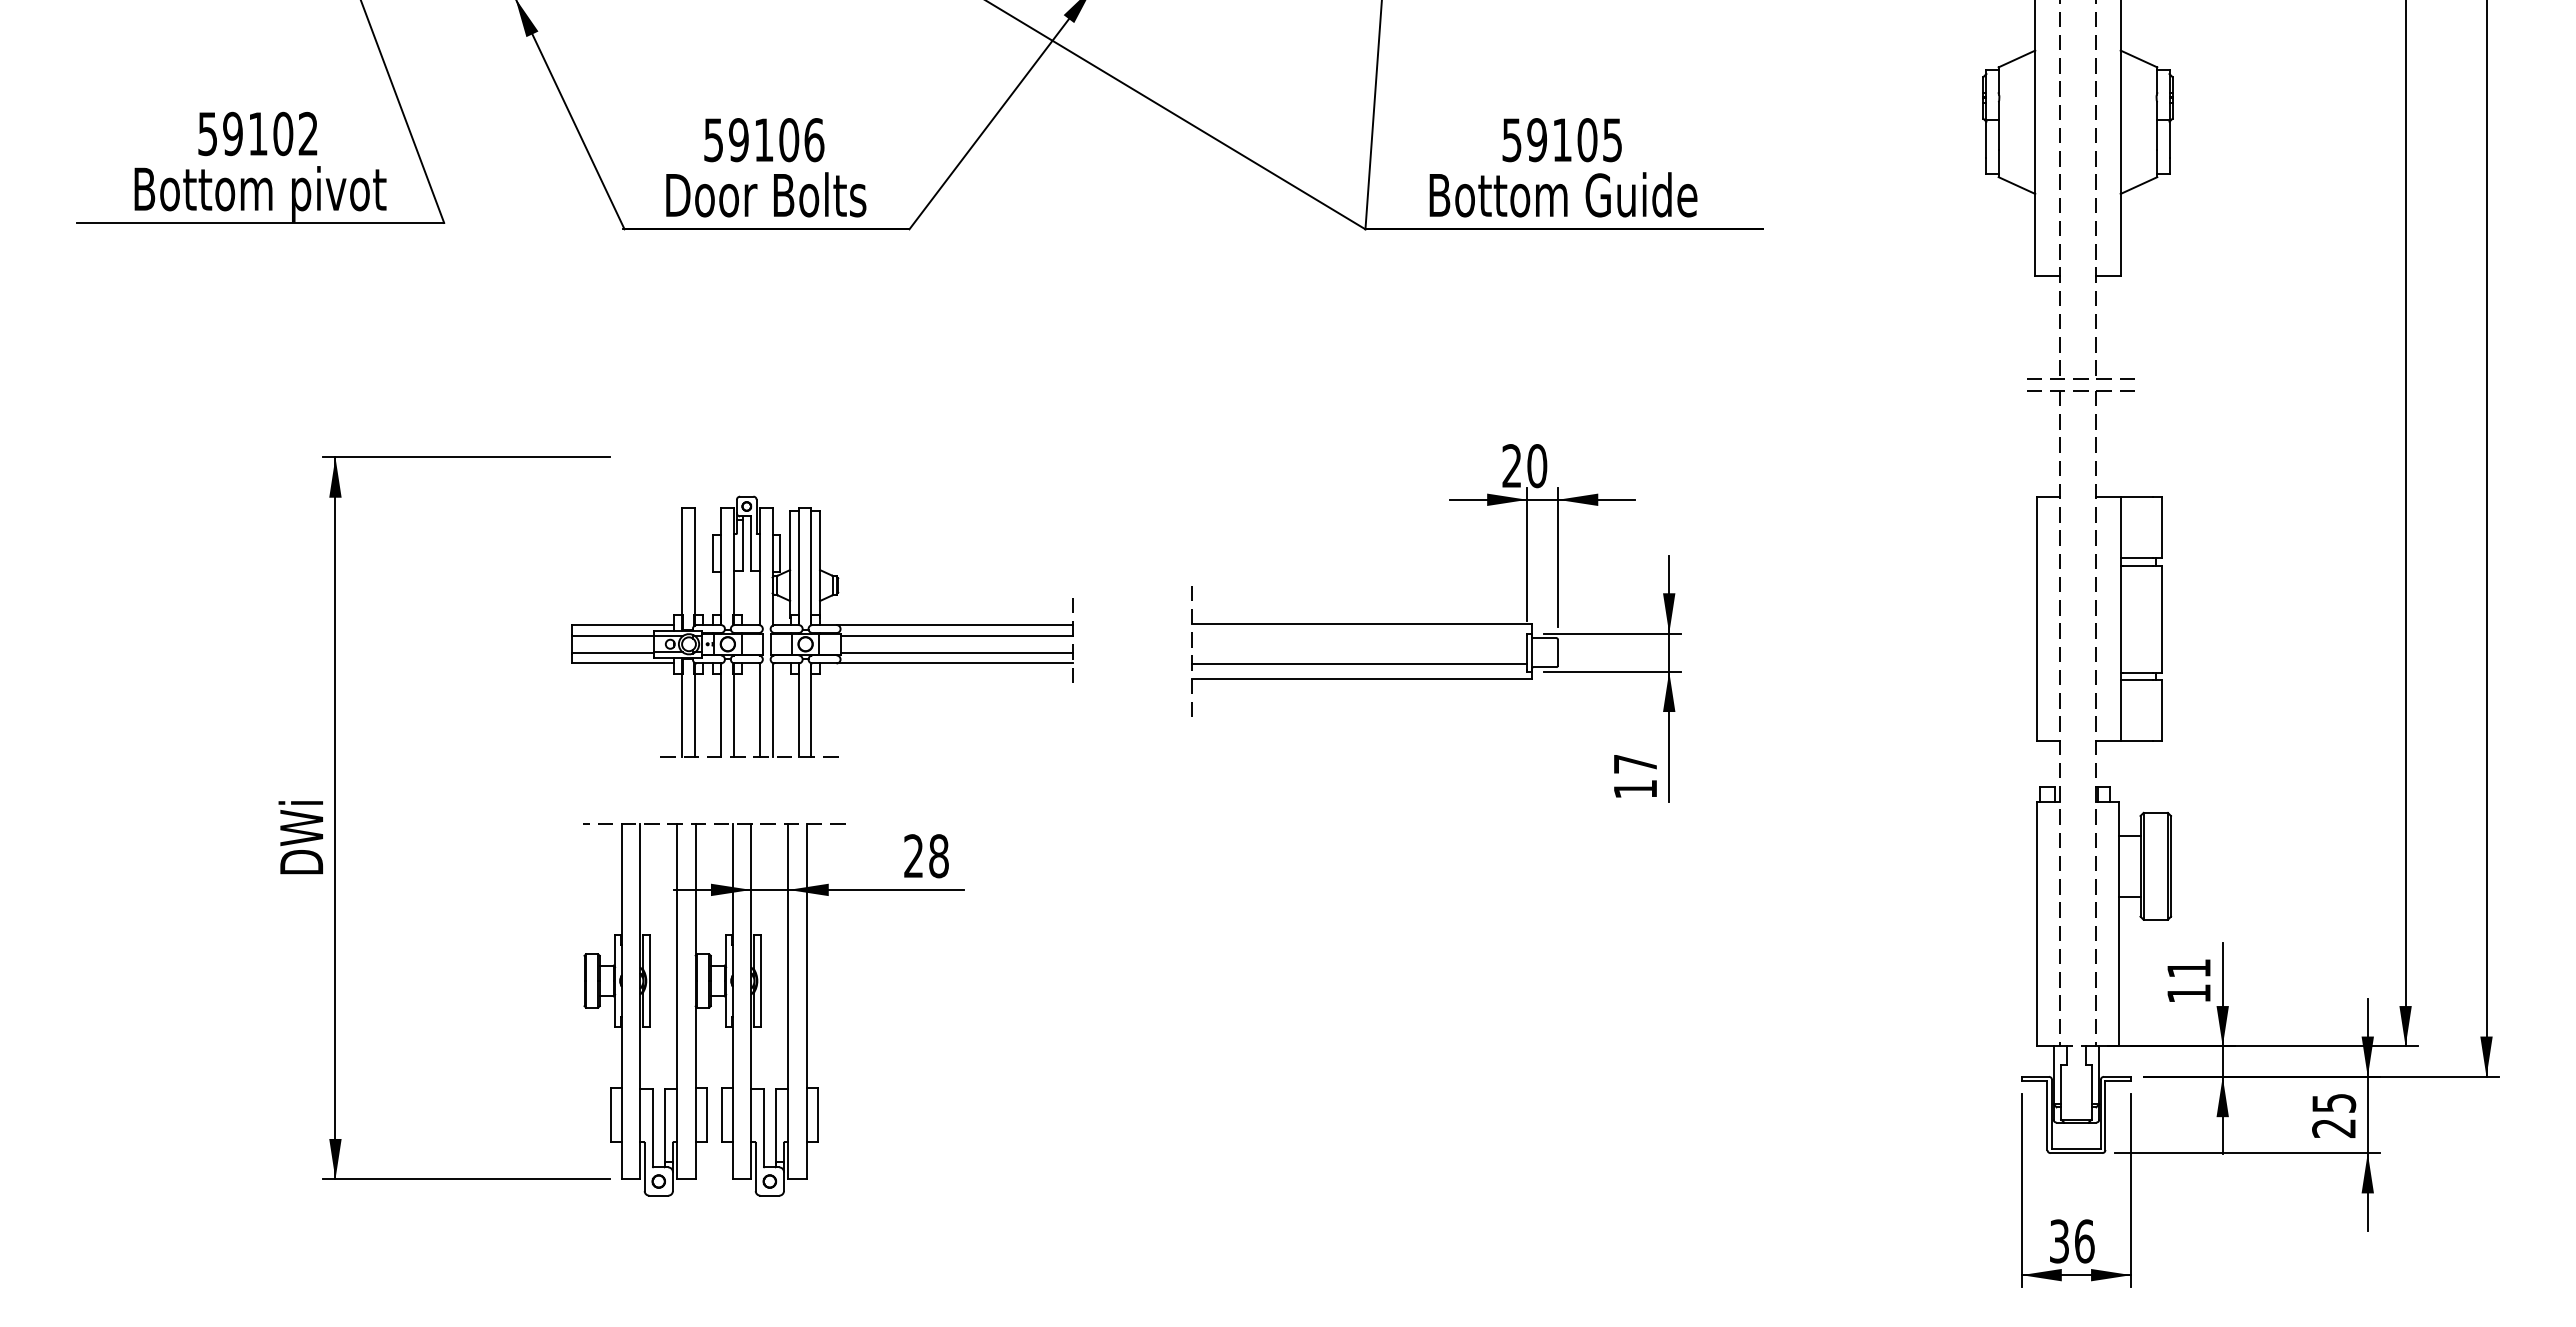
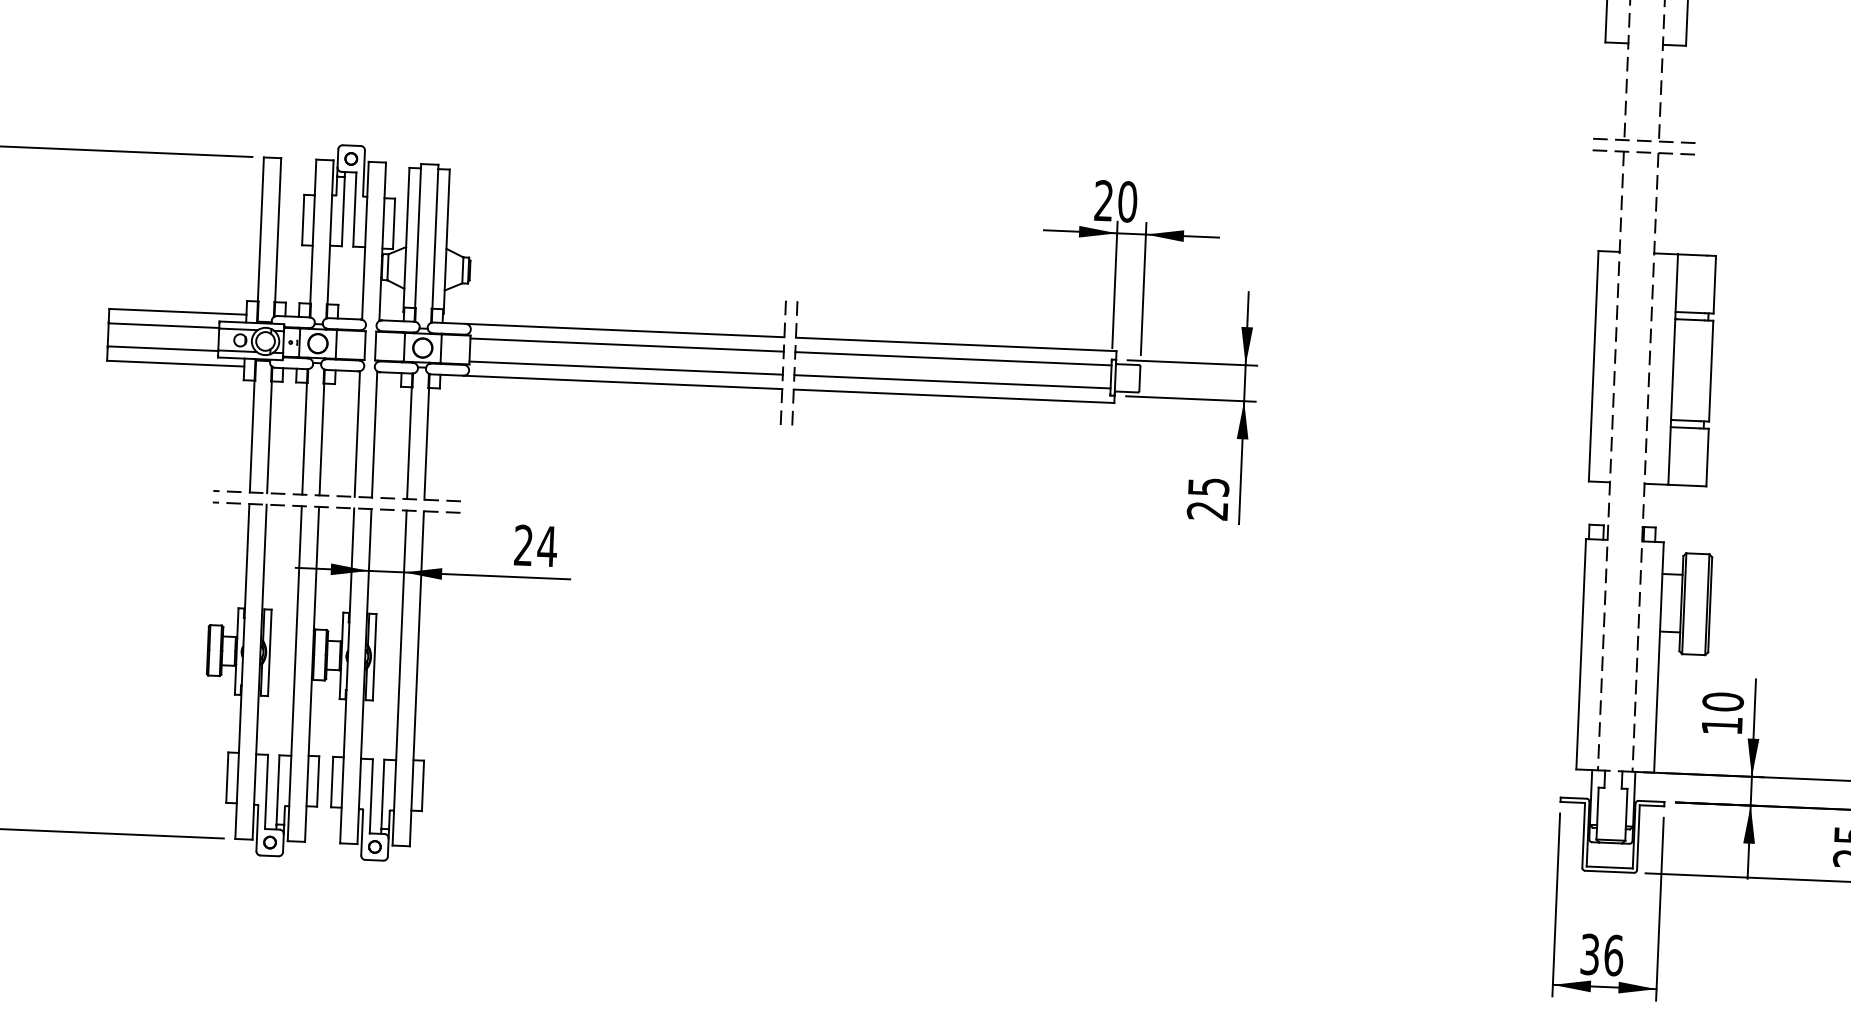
part: (822, 626) -> (446, 325), size x1.43
line: (1359, 639) -> (953, 358), added
text: (1635, 776) -> (1208, 498), 17 -> 25
text: (938, 856) -> (547, 546), 28 -> 24
text: (2189, 968) -> (1723, 702), 11 -> 10

